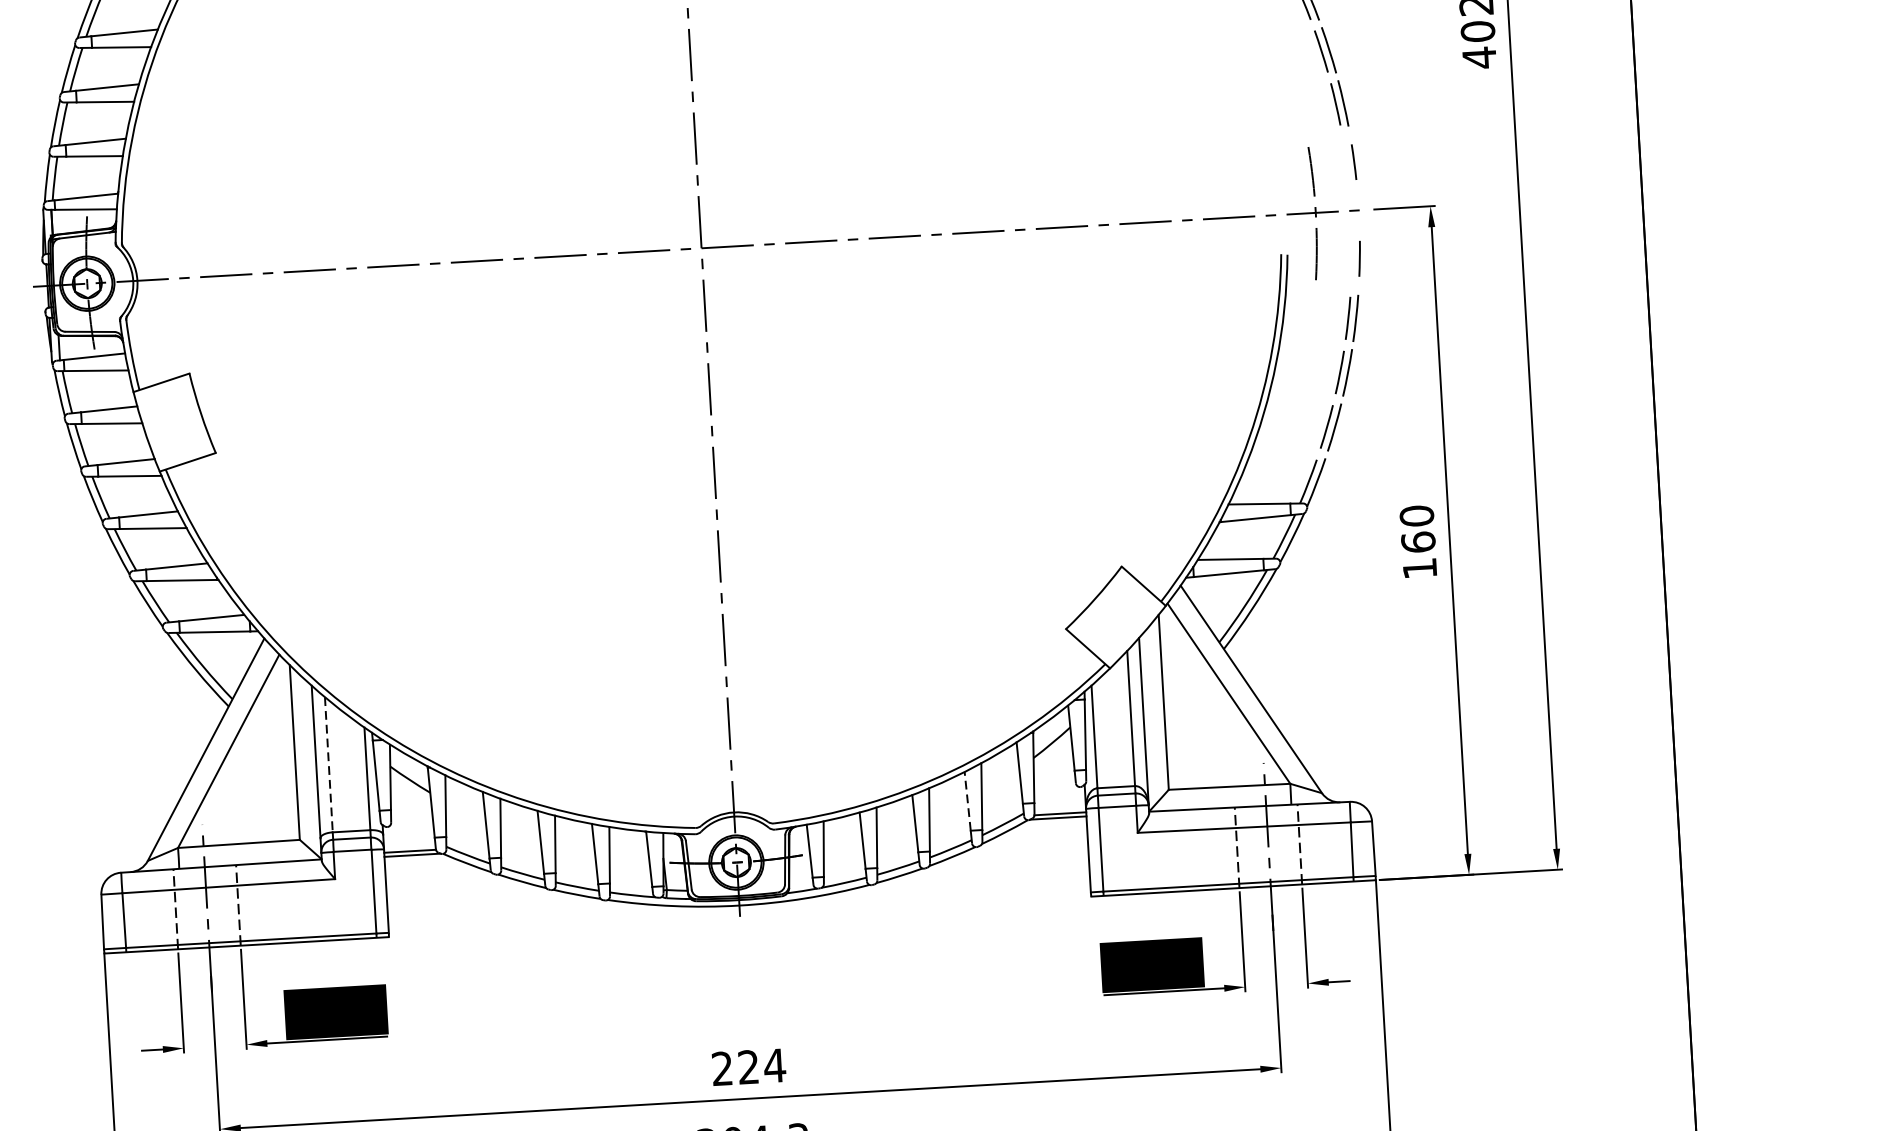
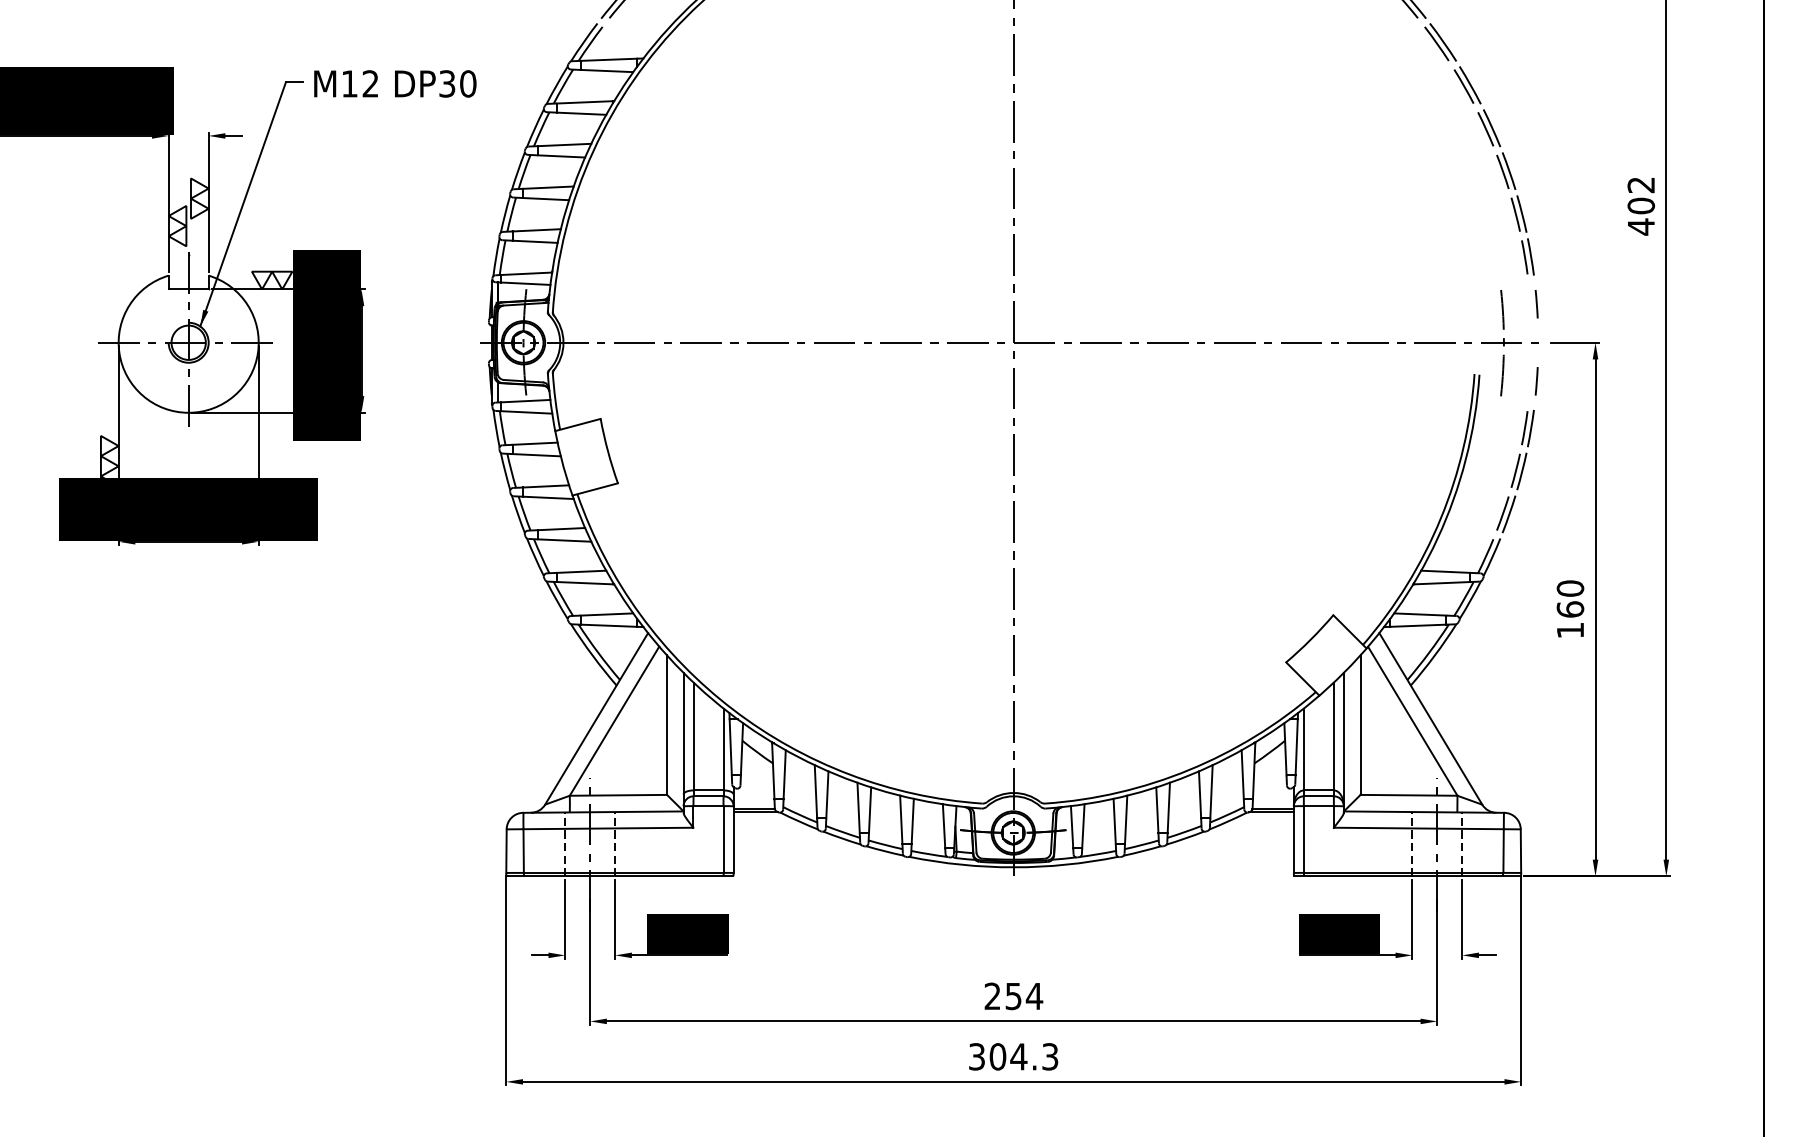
line: (328, 764) -> (693, 736), dashed -> solid
line: (968, 800) -> (1200, 794), dashed -> solid
text: (748, 1067) -> (1013, 996), 224 -> 254

